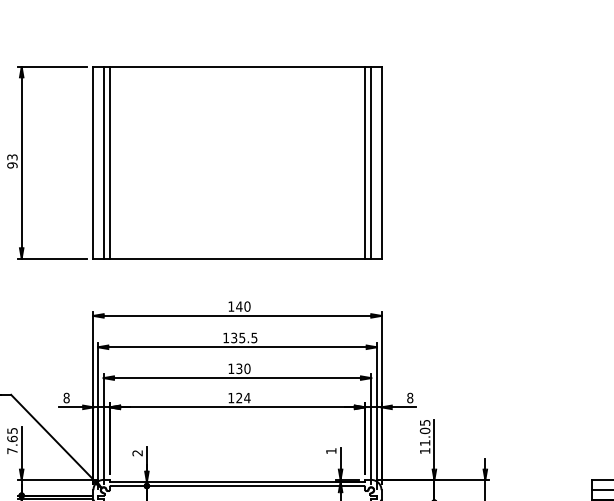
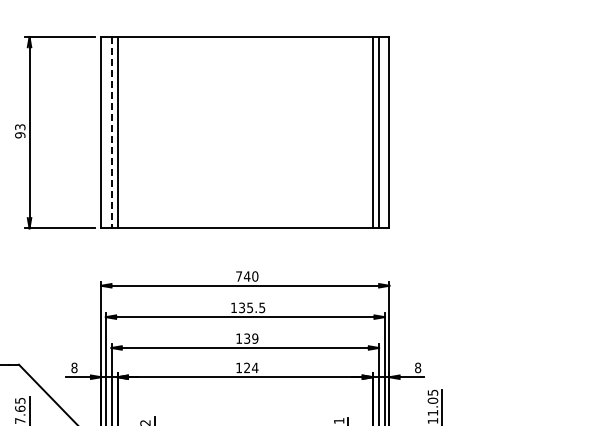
line: (103, 162) -> (111, 132), solid -> dashed
text: (231, 306) -> (239, 276), 140 -> 740
text: (247, 368) -> (255, 338), 130 -> 139

